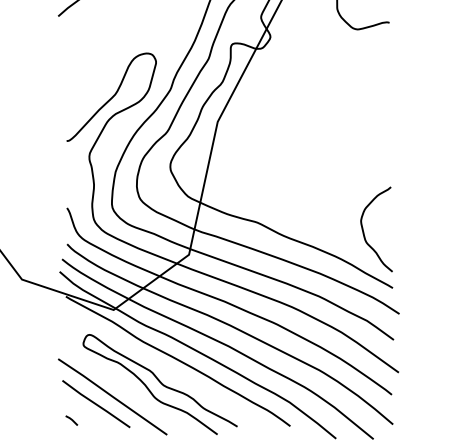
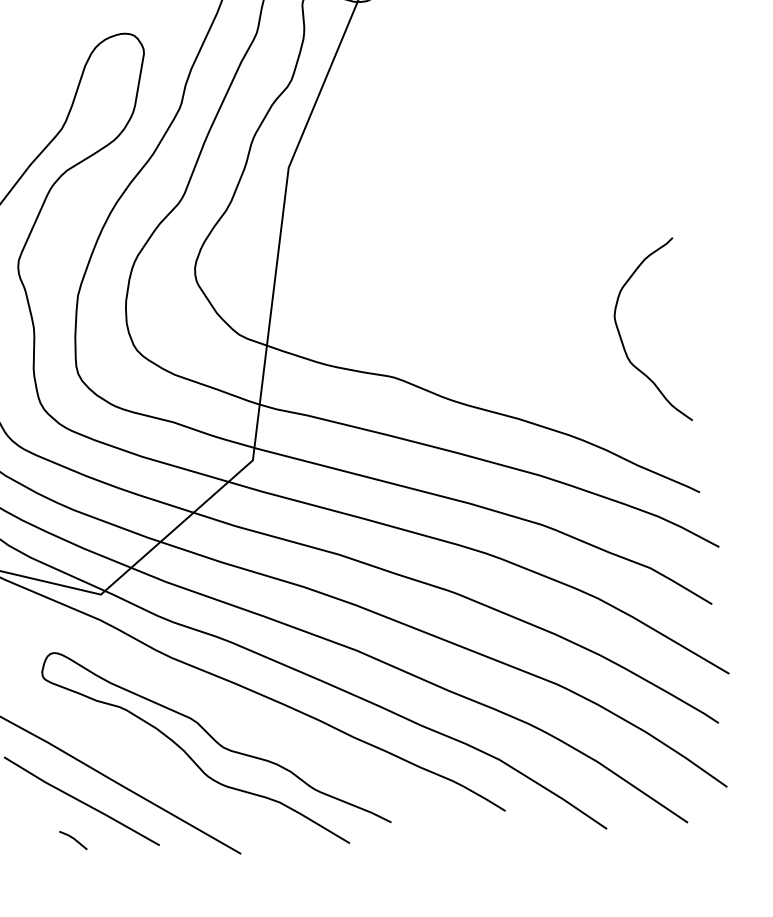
curve: (364, 232) -> (624, 341), moved
line: (71, 420) -> (72, 840), moved

